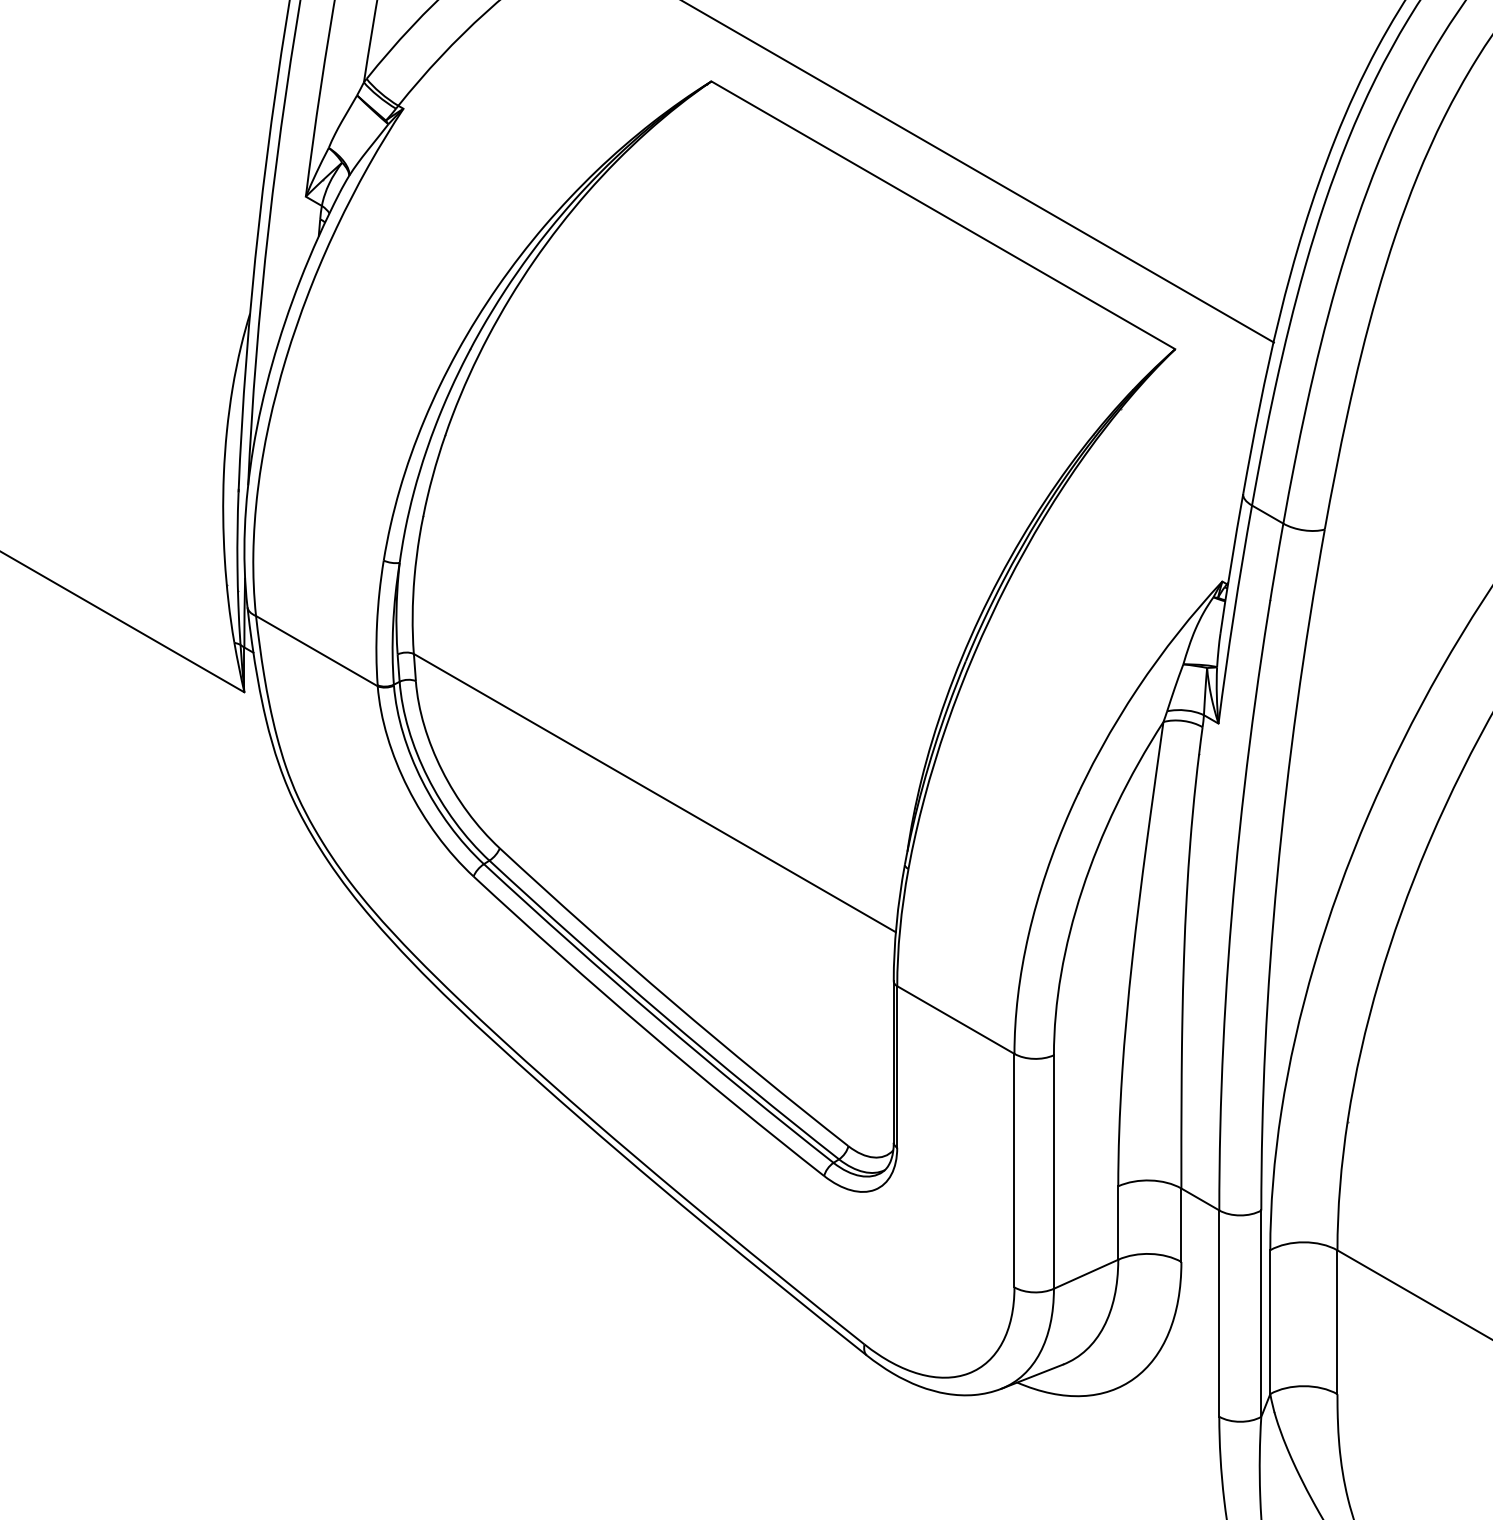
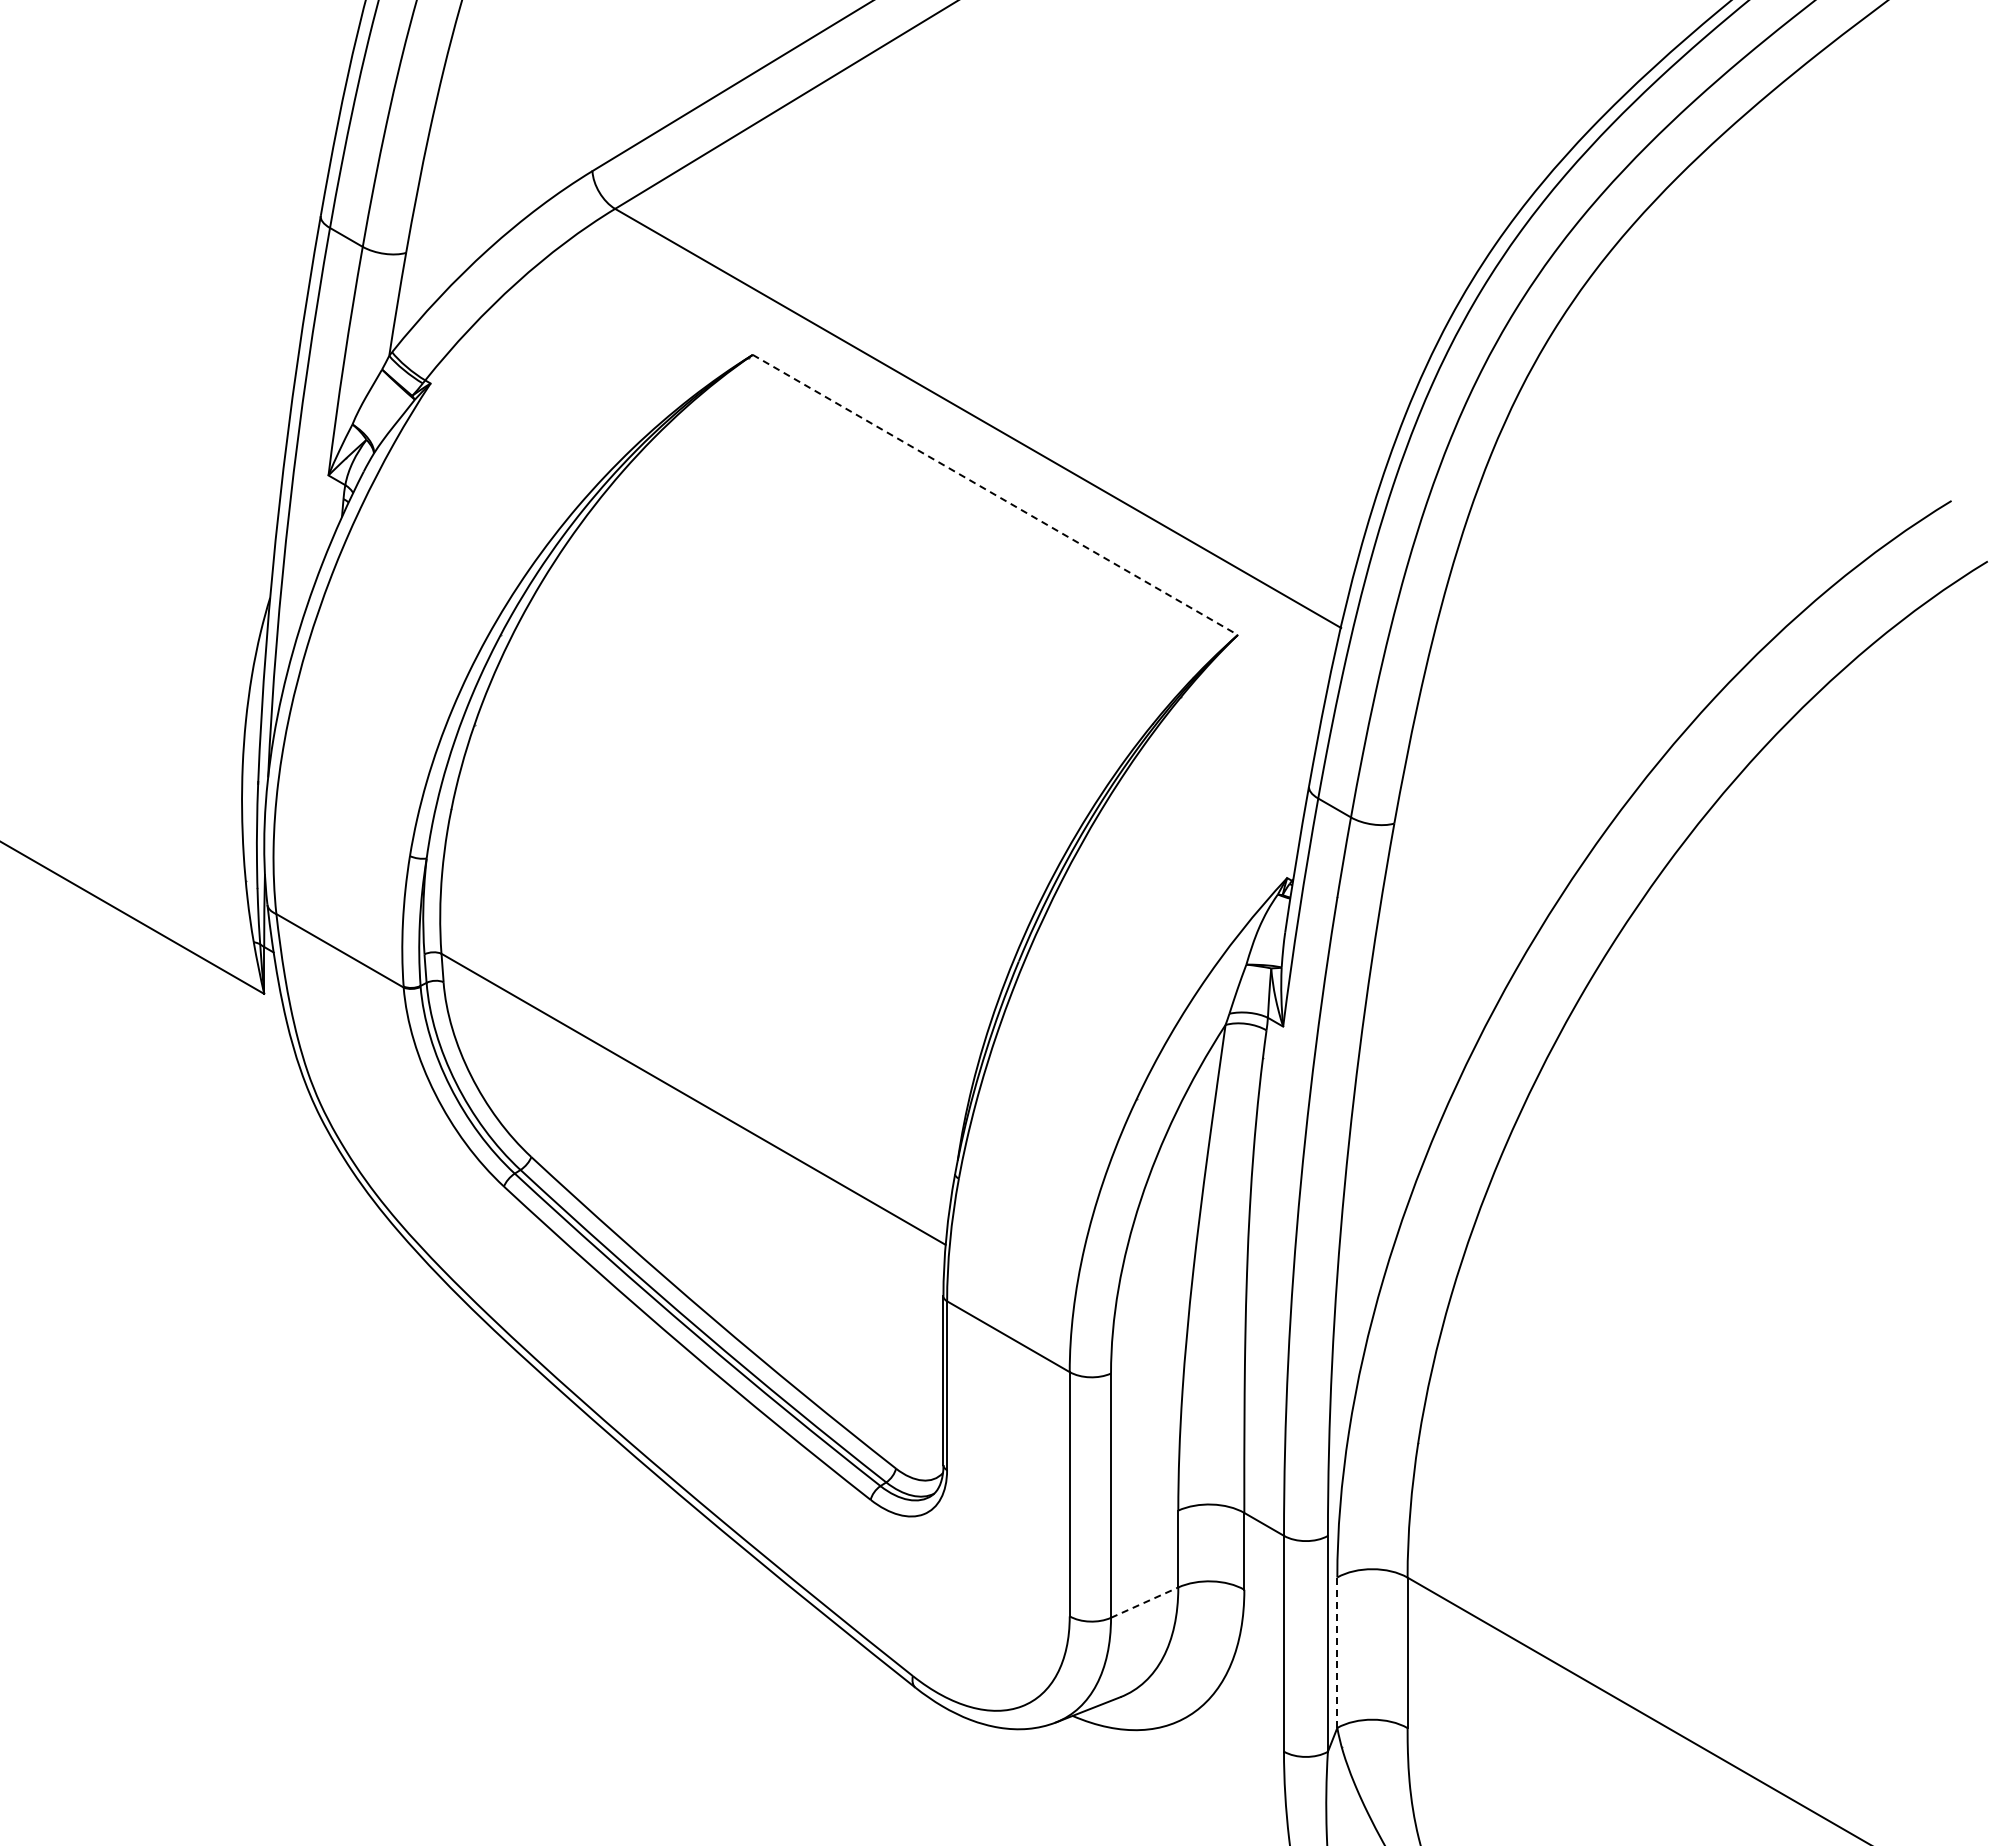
line: (943, 215) -> (995, 495), solid -> dashed
line: (1085, 1274) -> (1144, 1602), solid -> dashed
line: (1270, 1321) -> (1337, 1652), solid -> dashed

